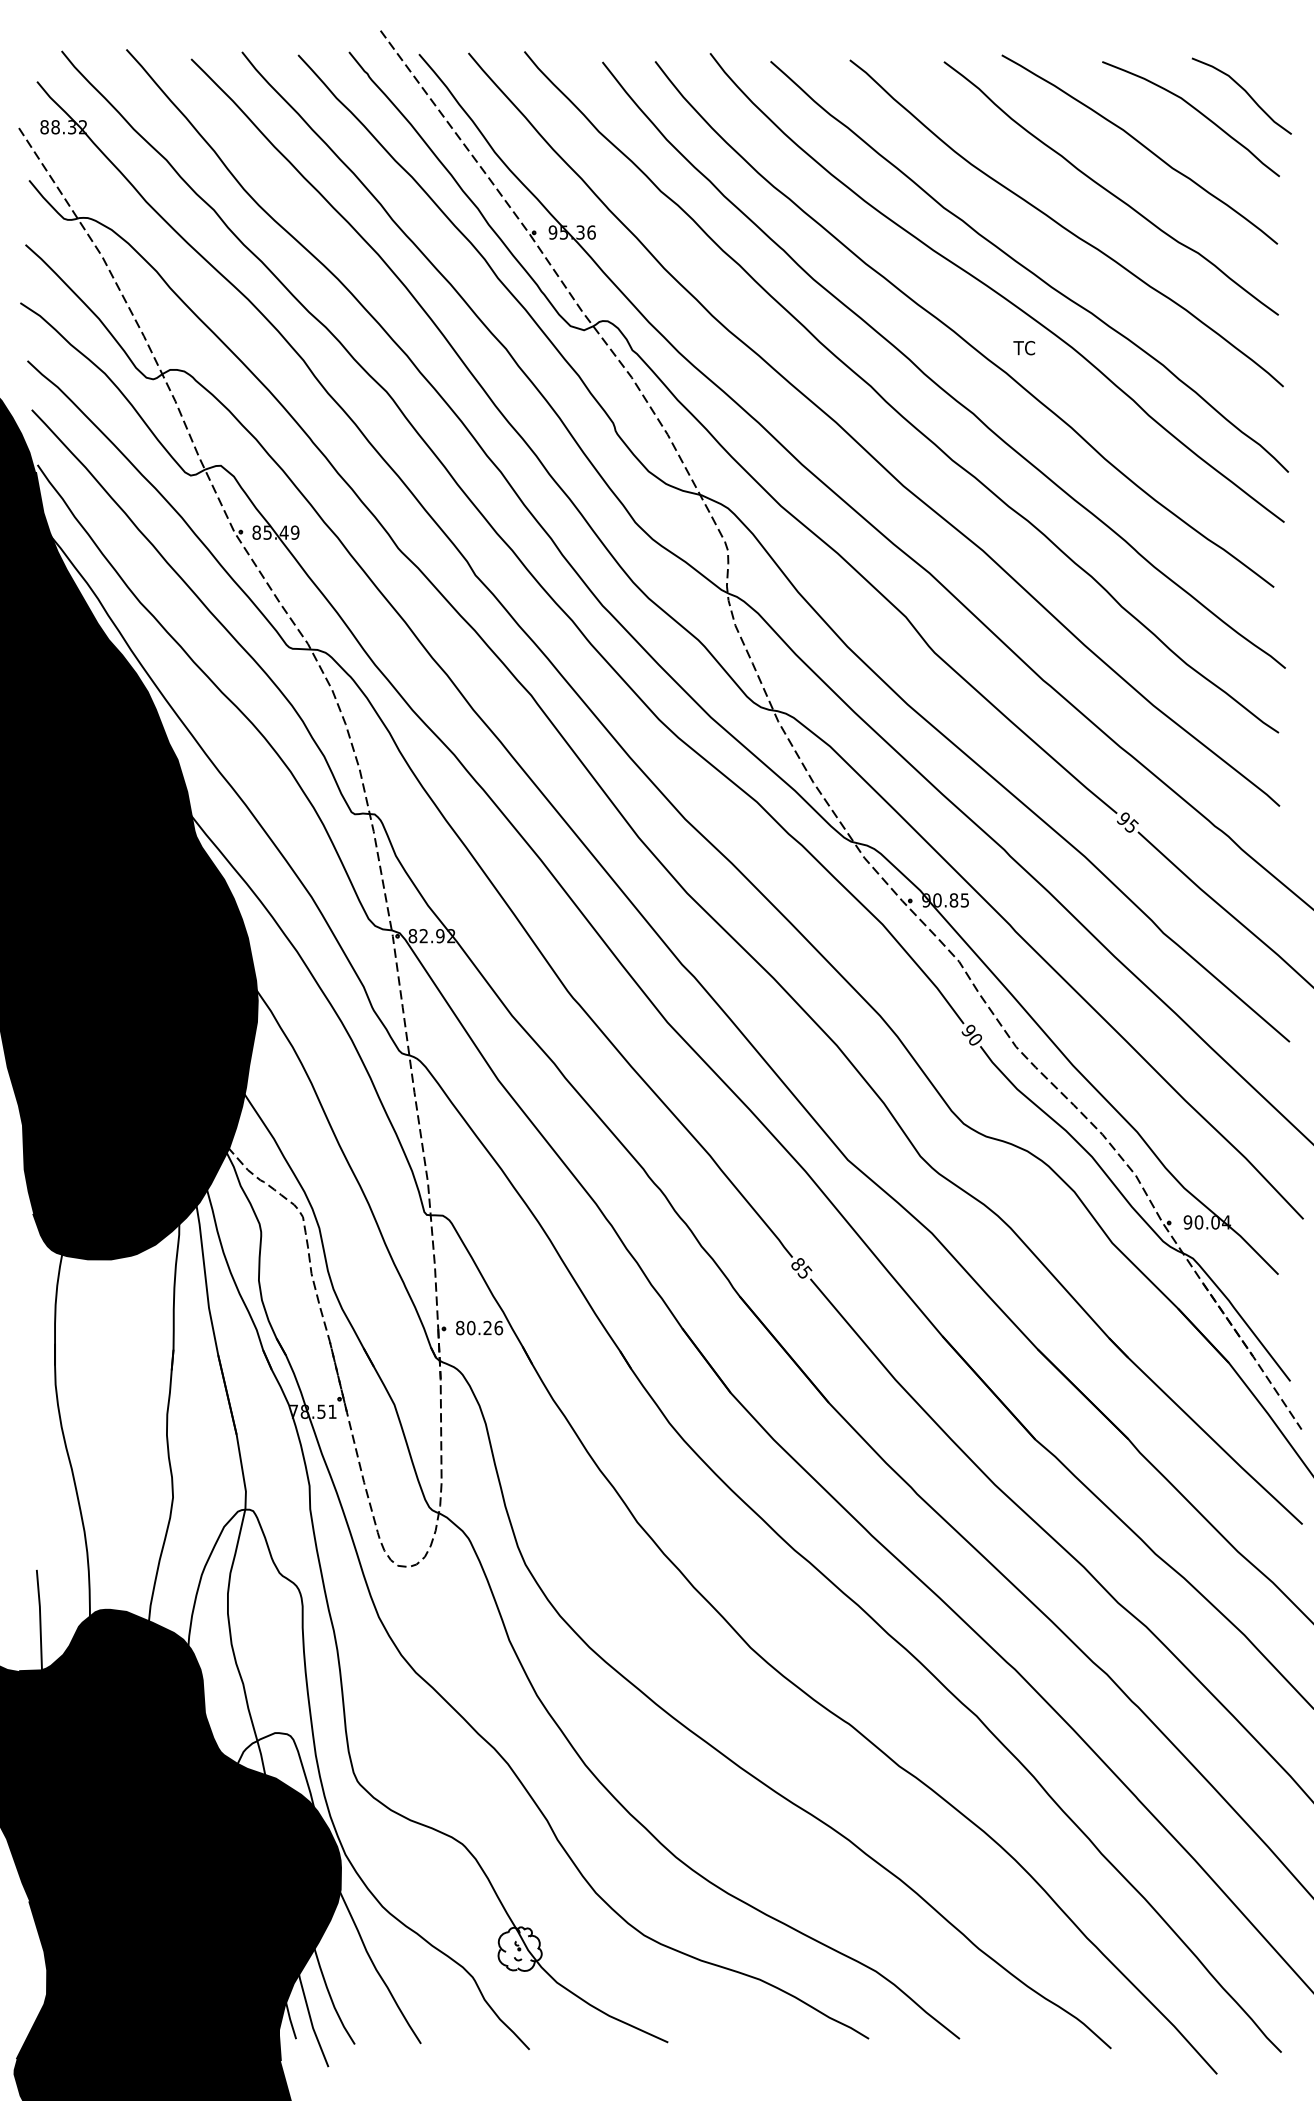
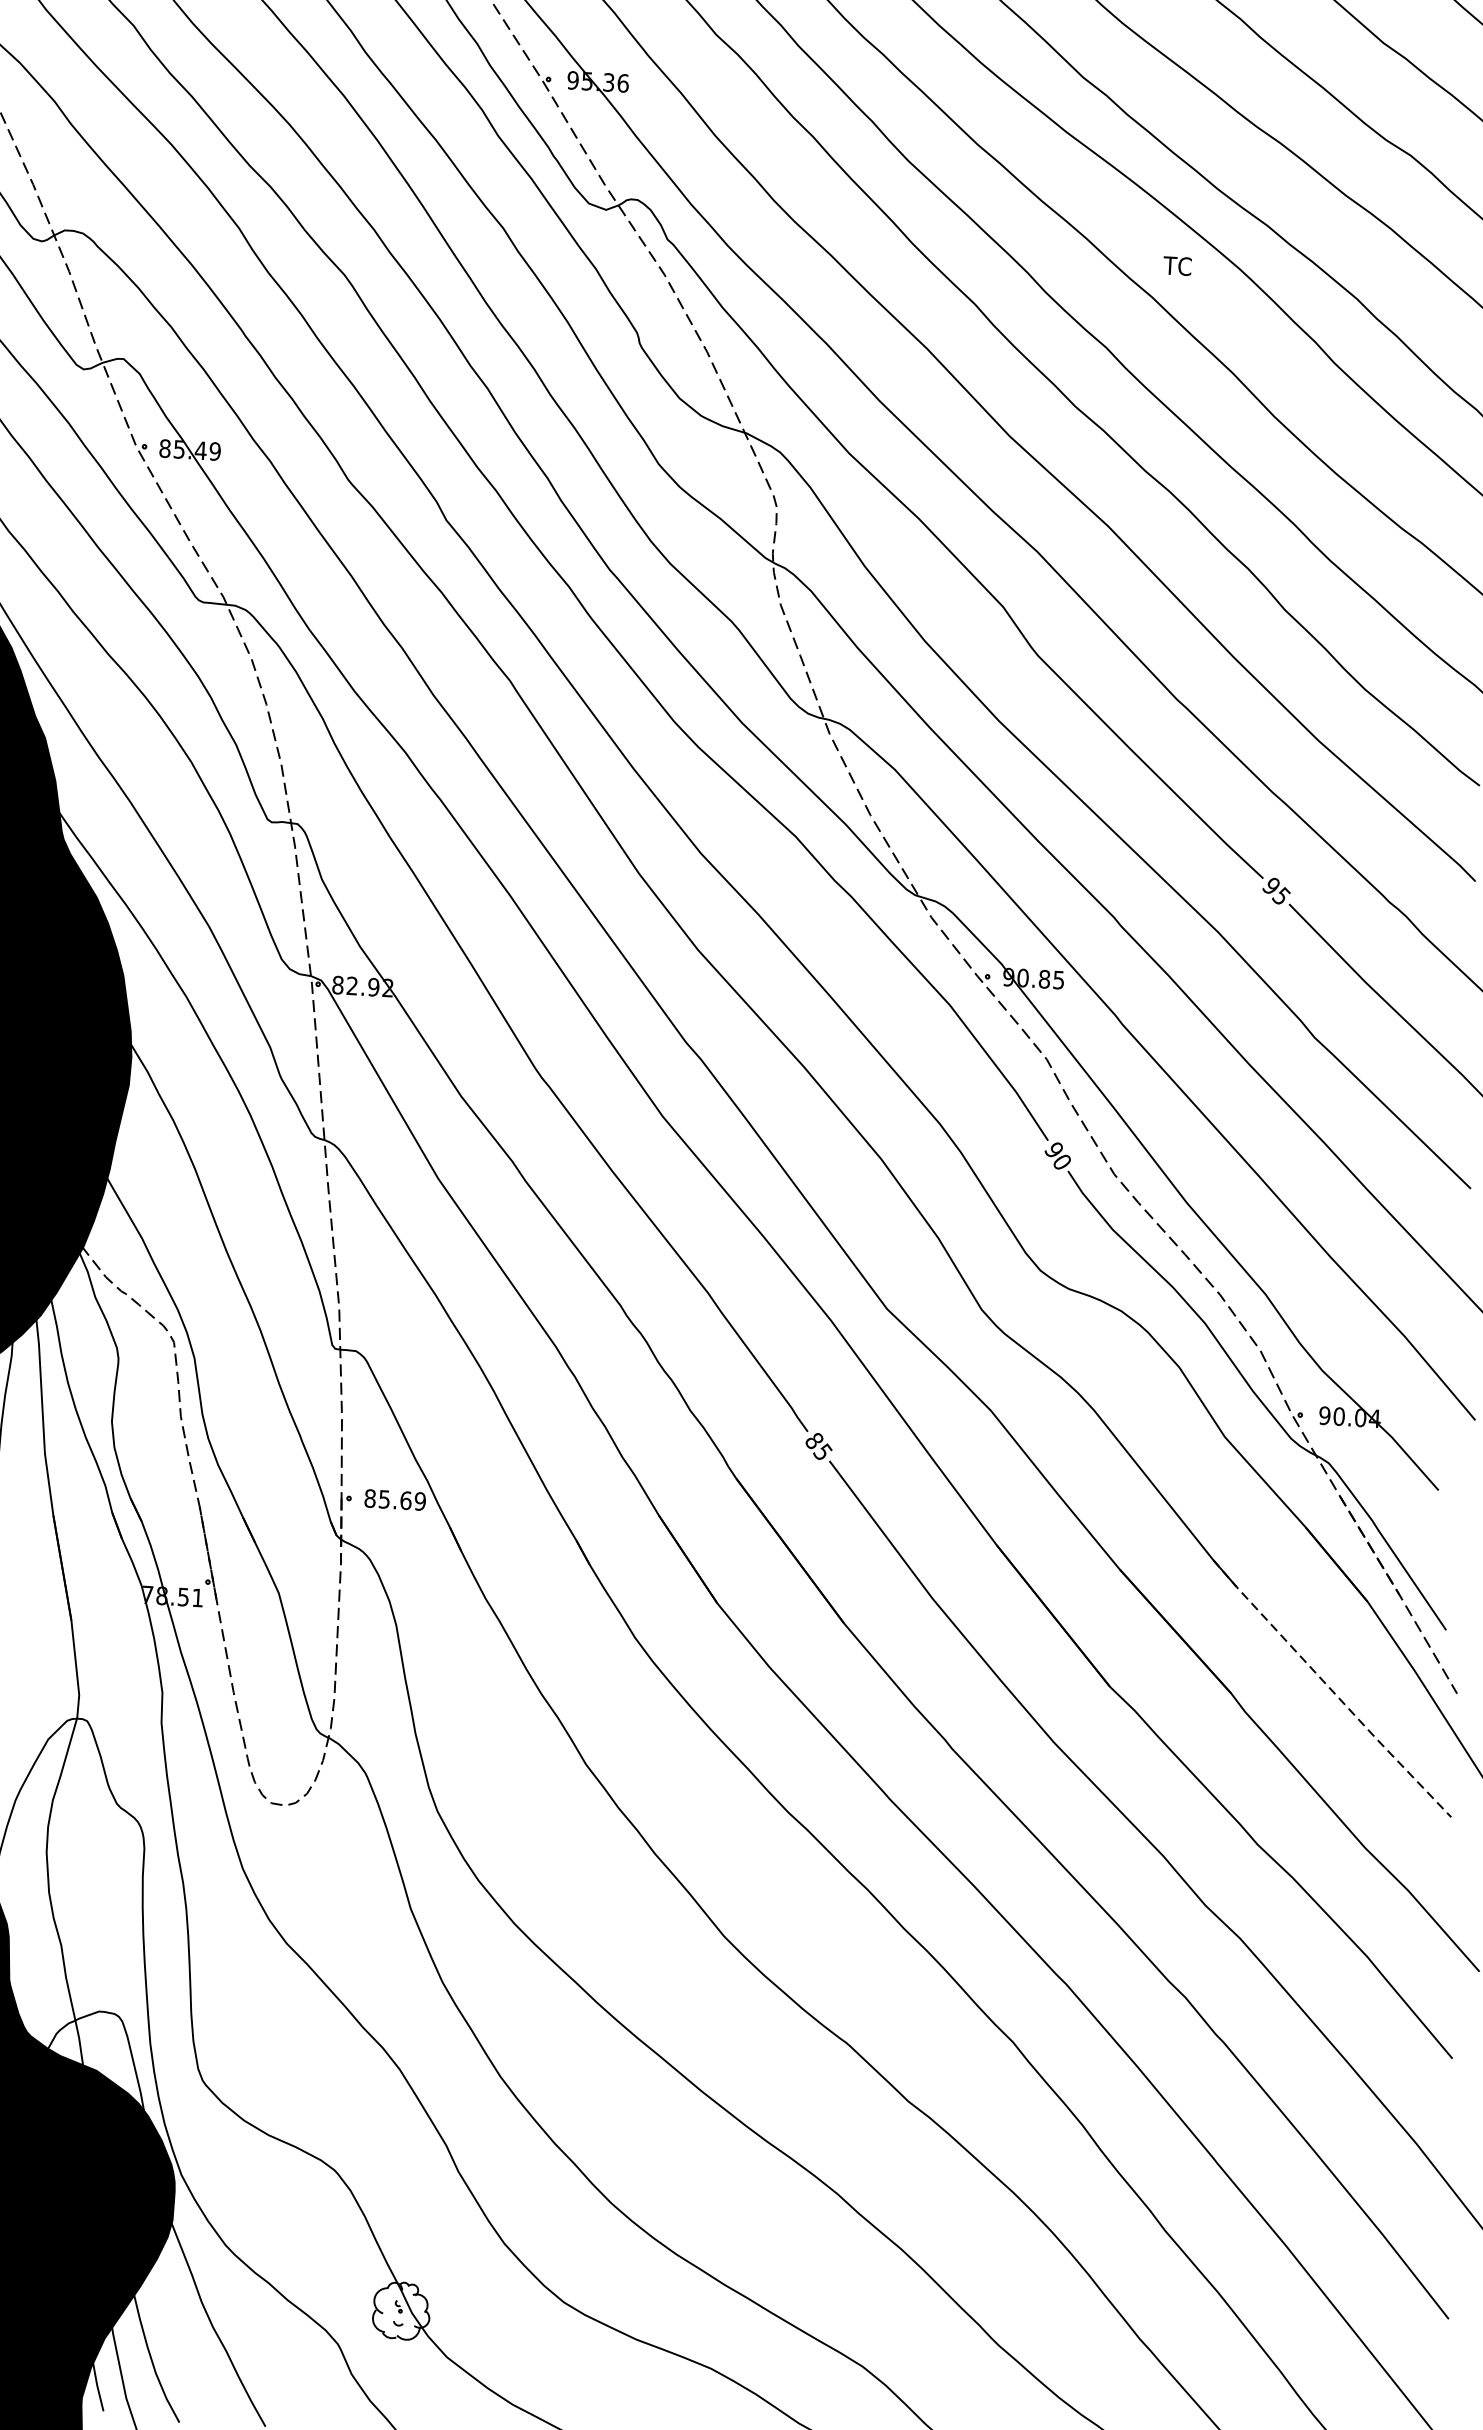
text: (485, 1327) -> (403, 1499), 80.26 -> 85.69
line: (1204, 1432) -> (1330, 1690), solid -> dashed

